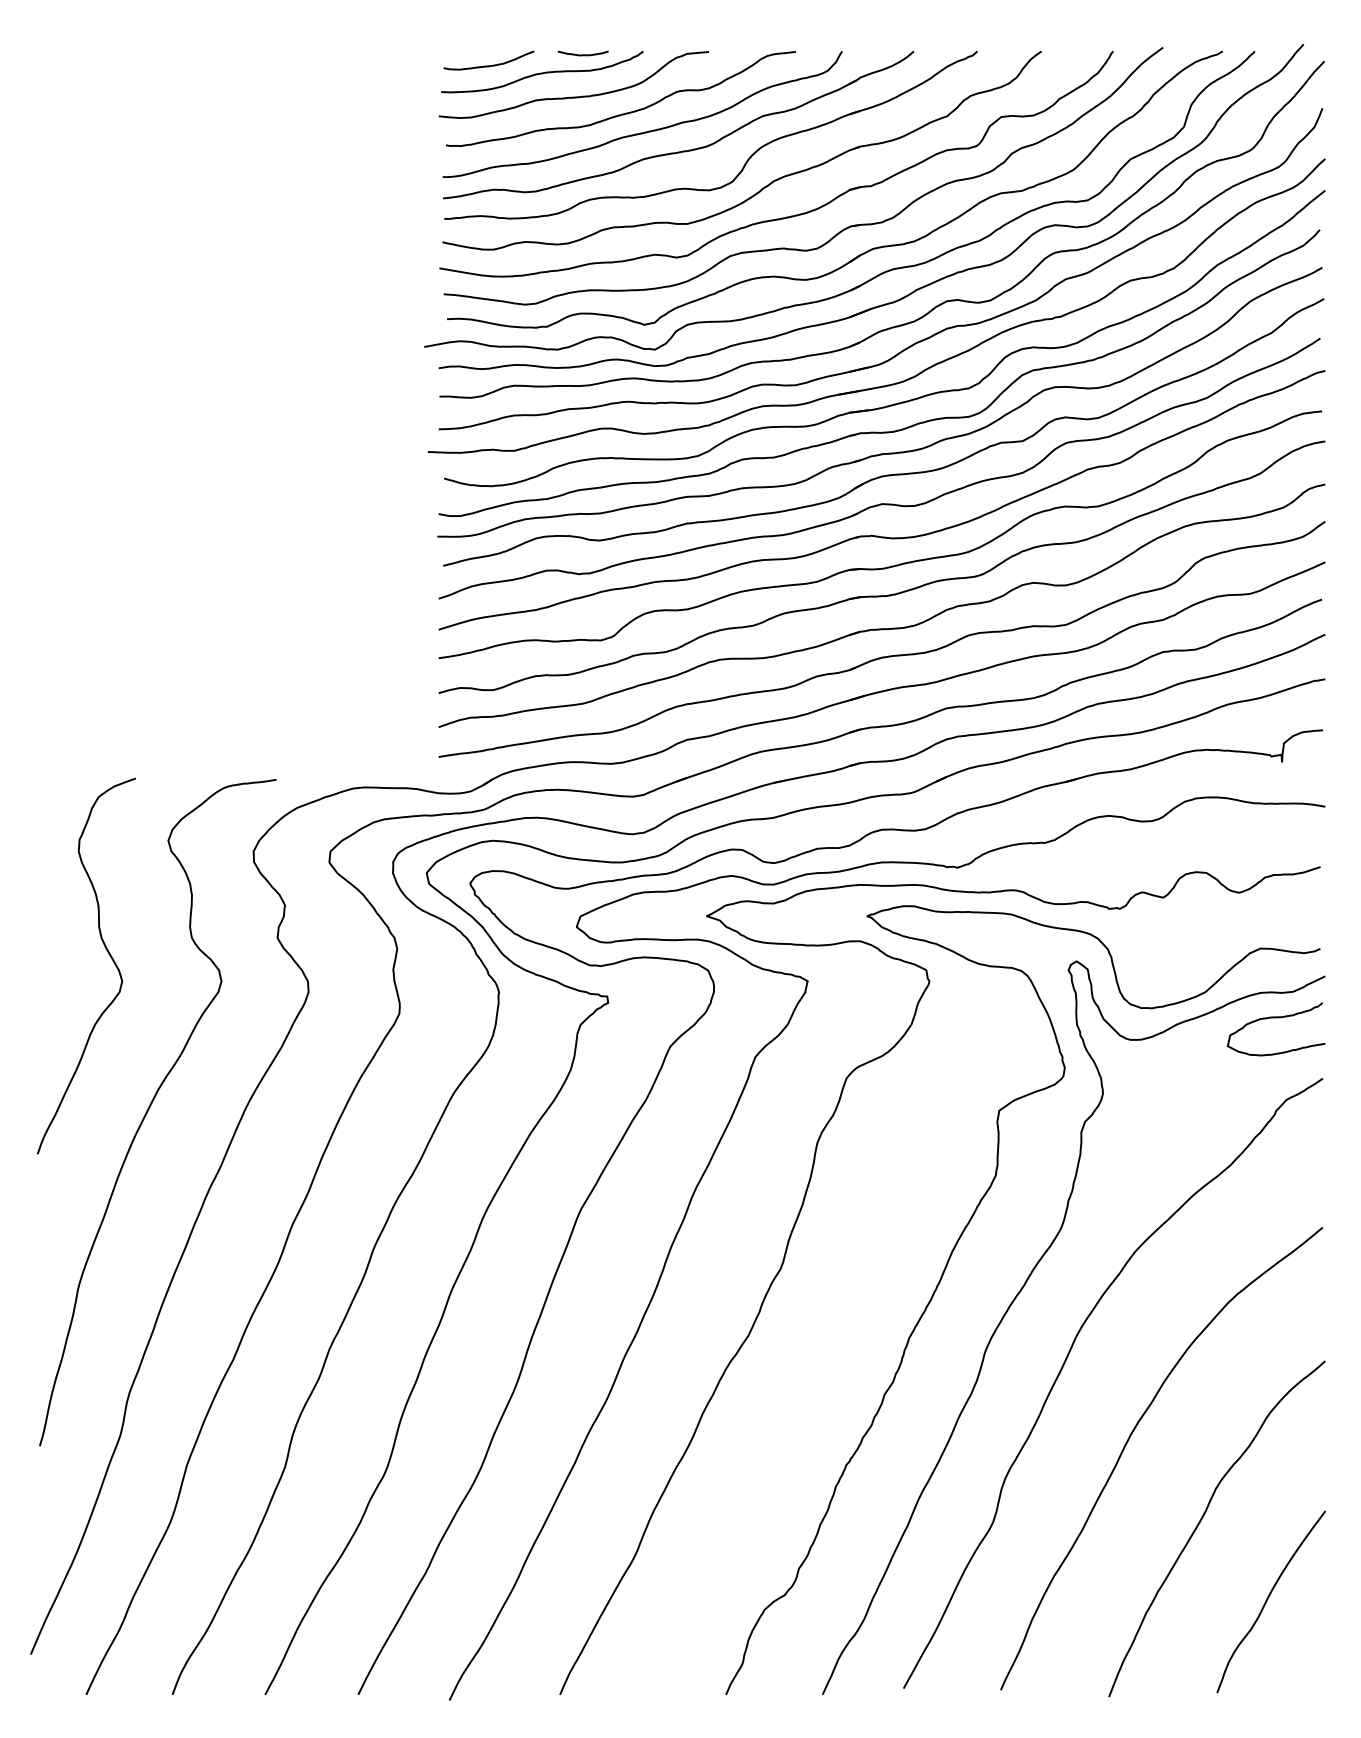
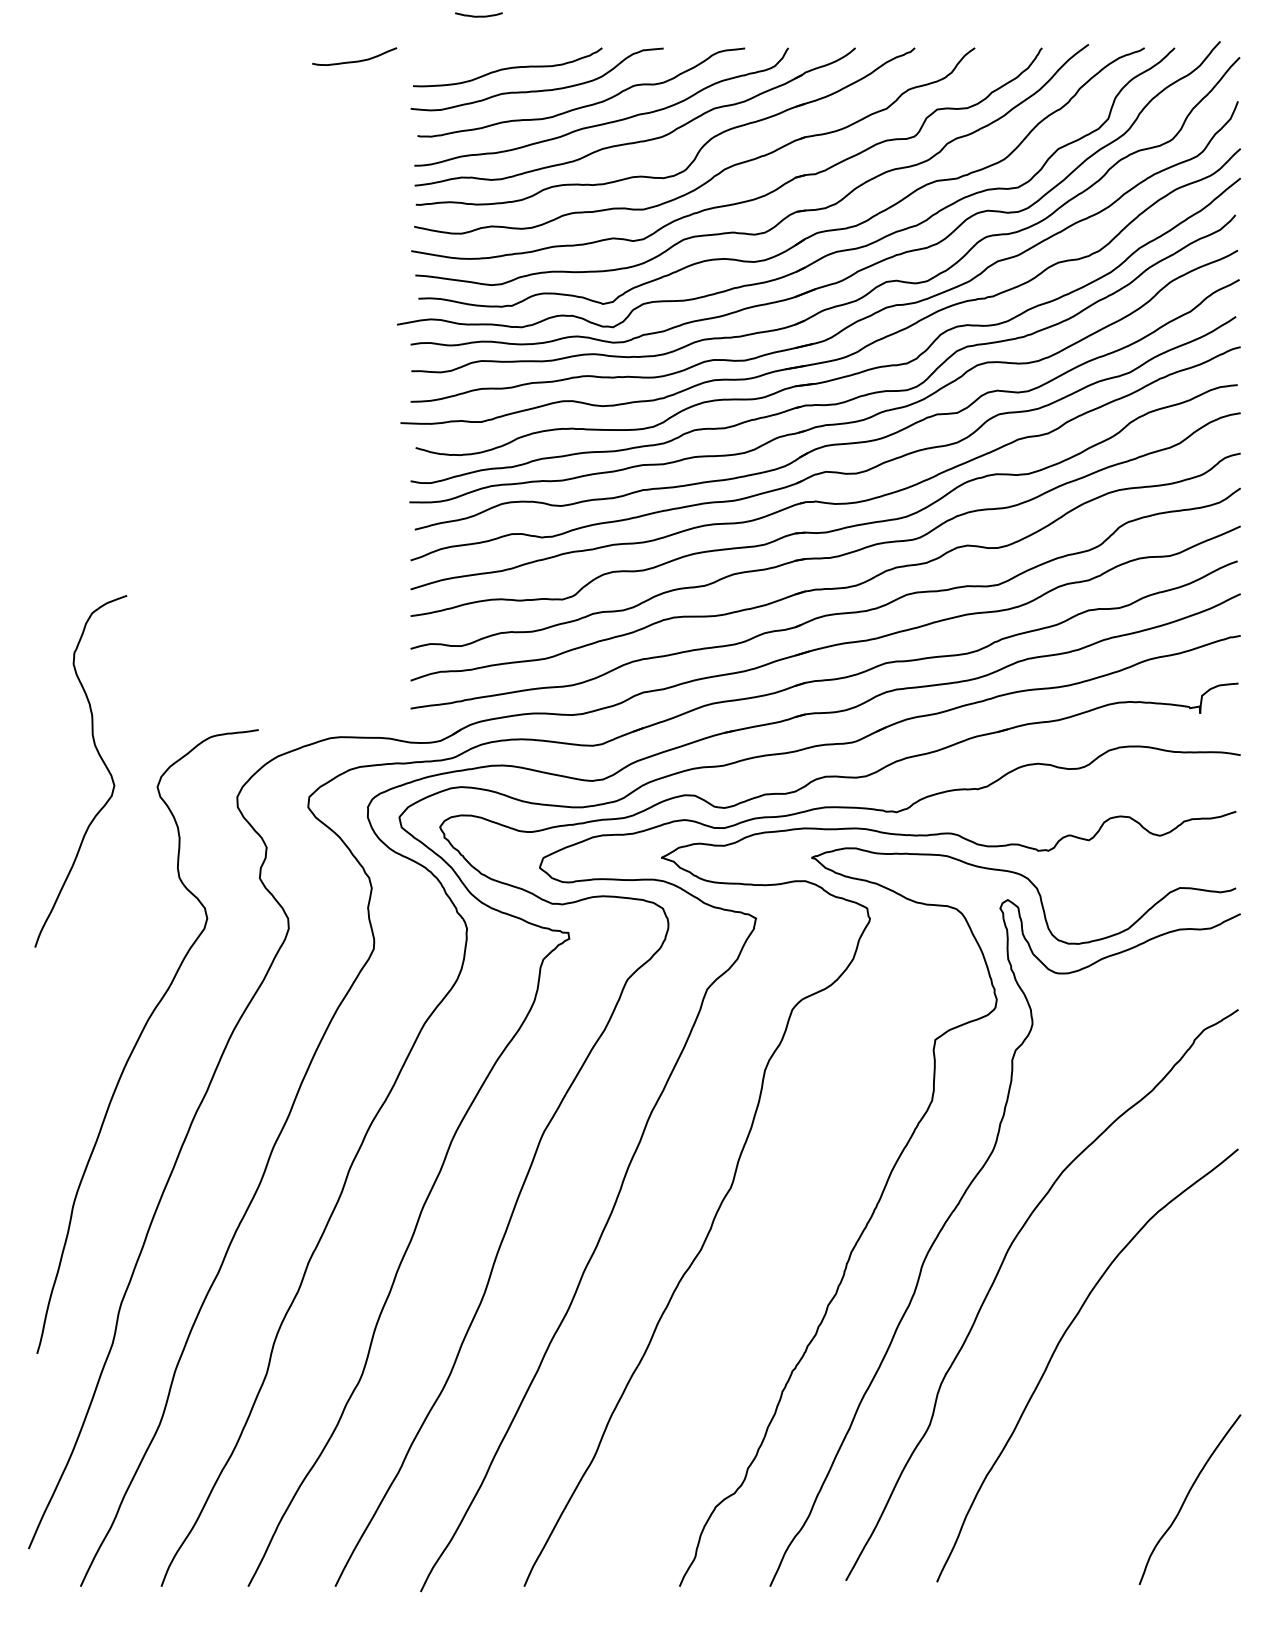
curve: (582, 54) -> (478, 15), moved
curve: (489, 64) -> (355, 60), moved
curve: (108, 954) -> (101, 760), moved
curve: (1275, 1018) -> (1194, 953), removed
curve: (1202, 1520) -> (1125, 1423), removed

